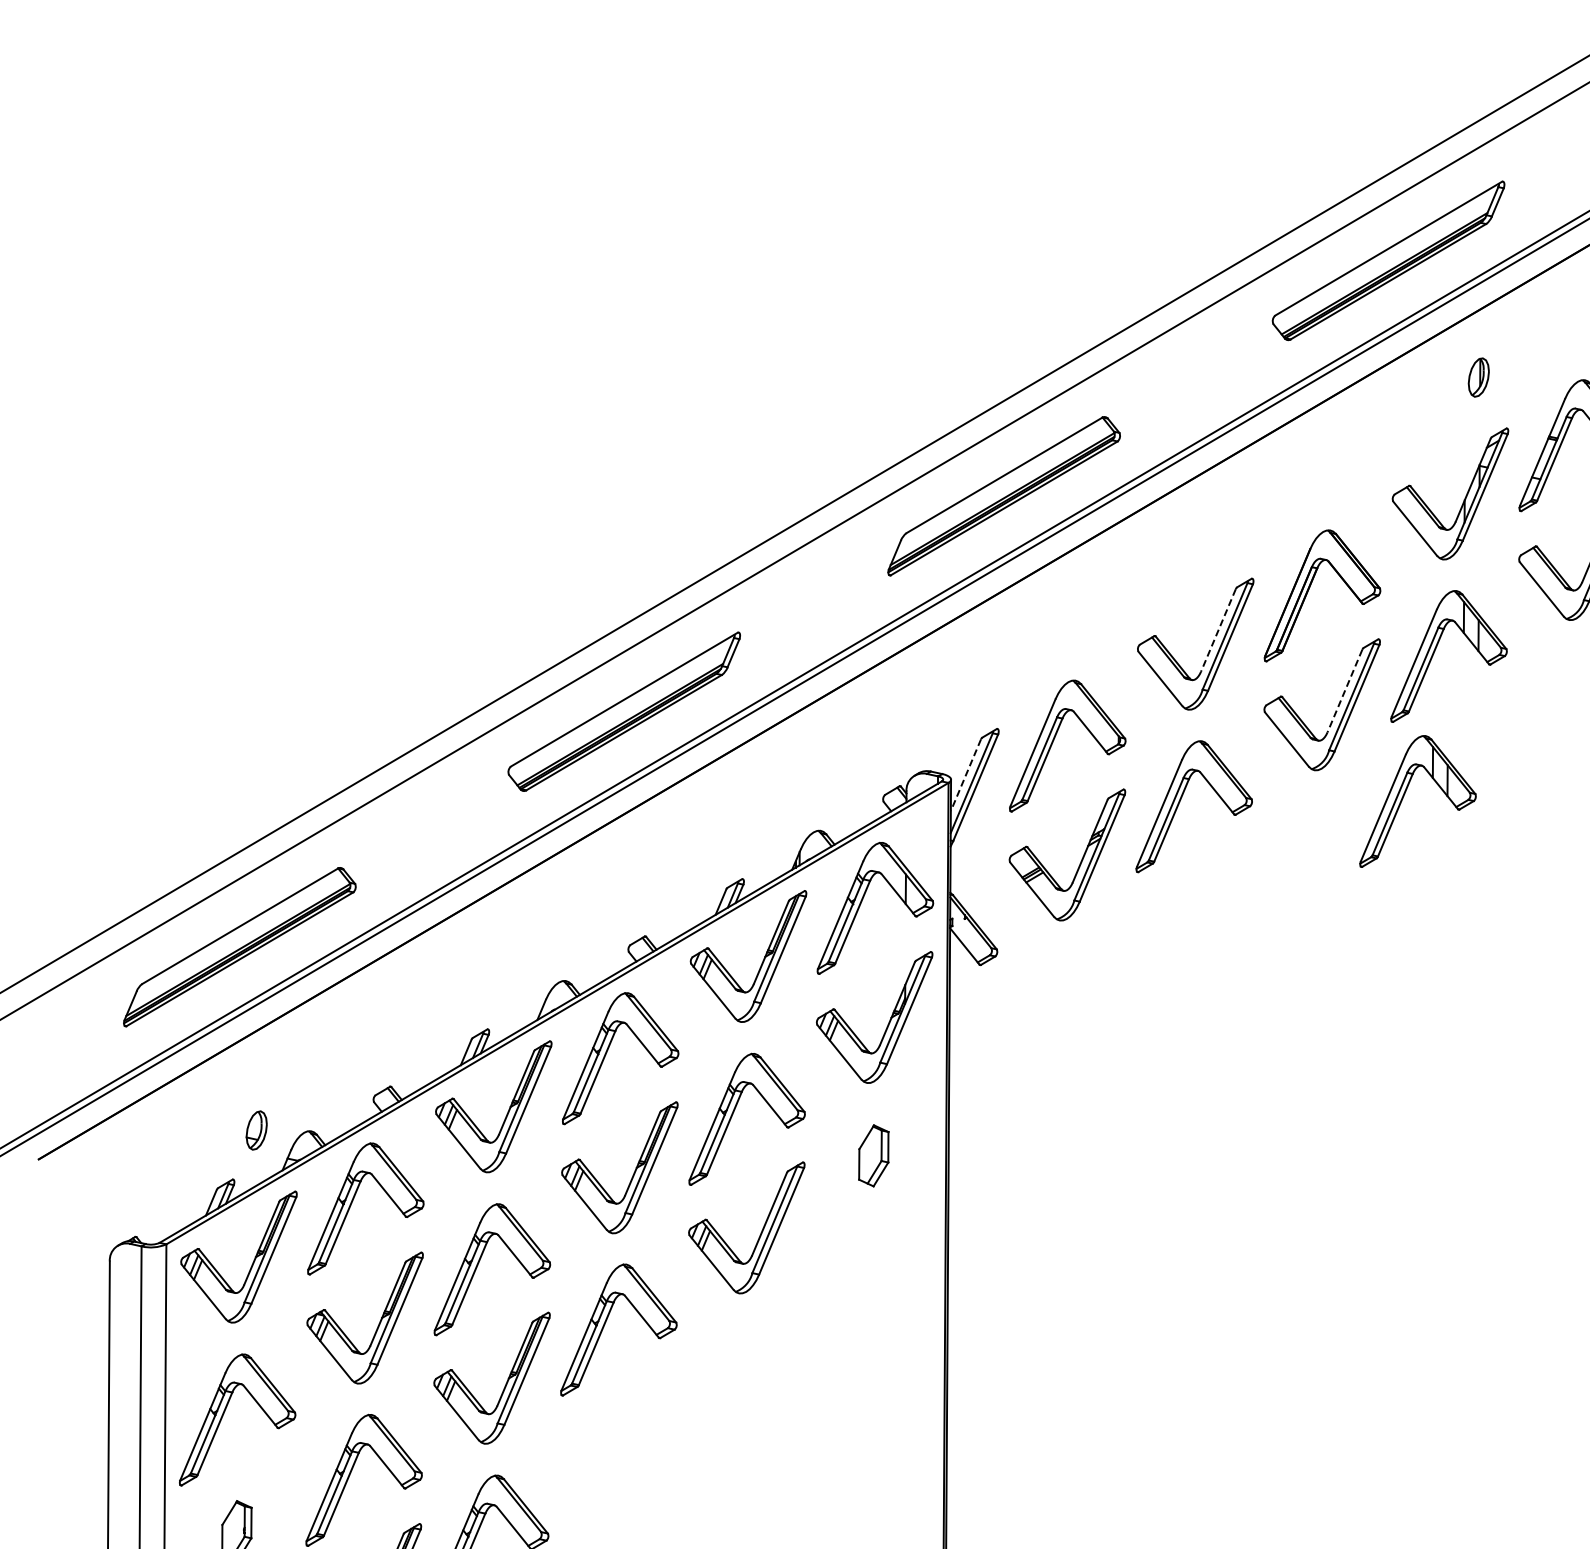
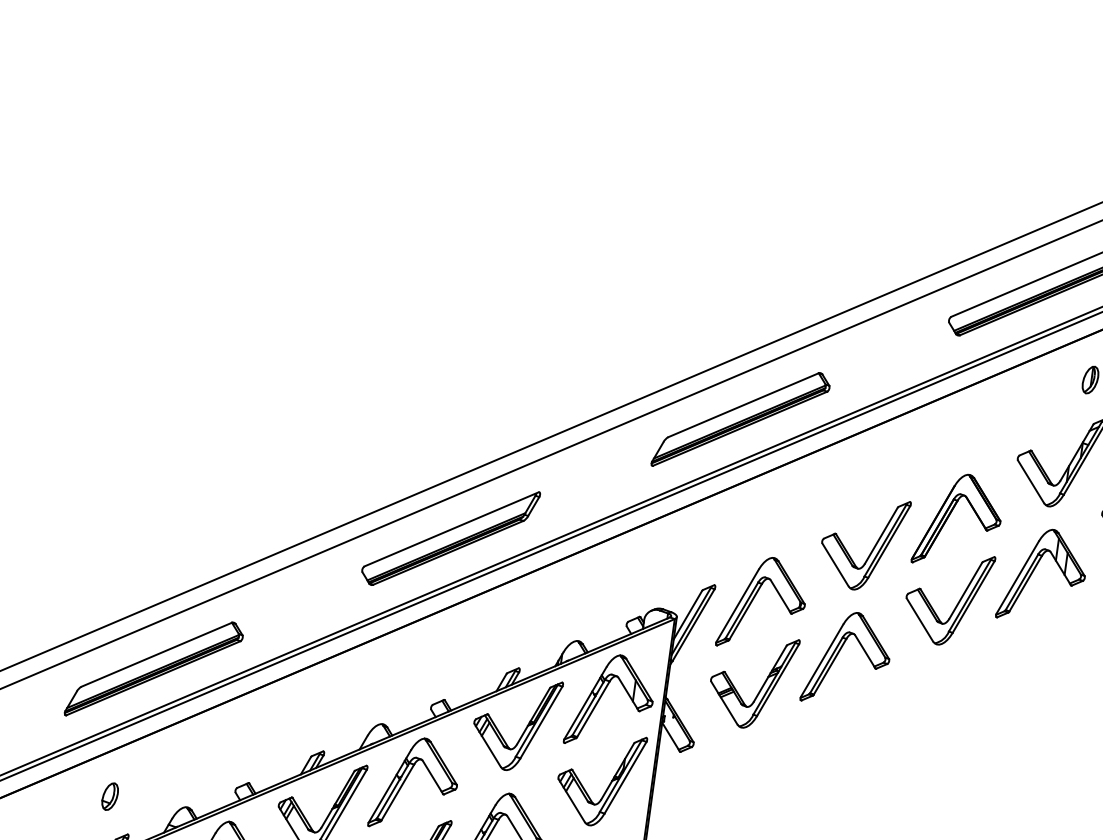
line: (1218, 630) -> (881, 535), dashed -> solid
line: (1344, 691) -> (965, 591), dashed -> solid
line: (965, 775) -> (687, 615), dashed -> solid
part: (1405, 794) -> (999, 670), removed
part: (256, 1130) -> (110, 796), moved

